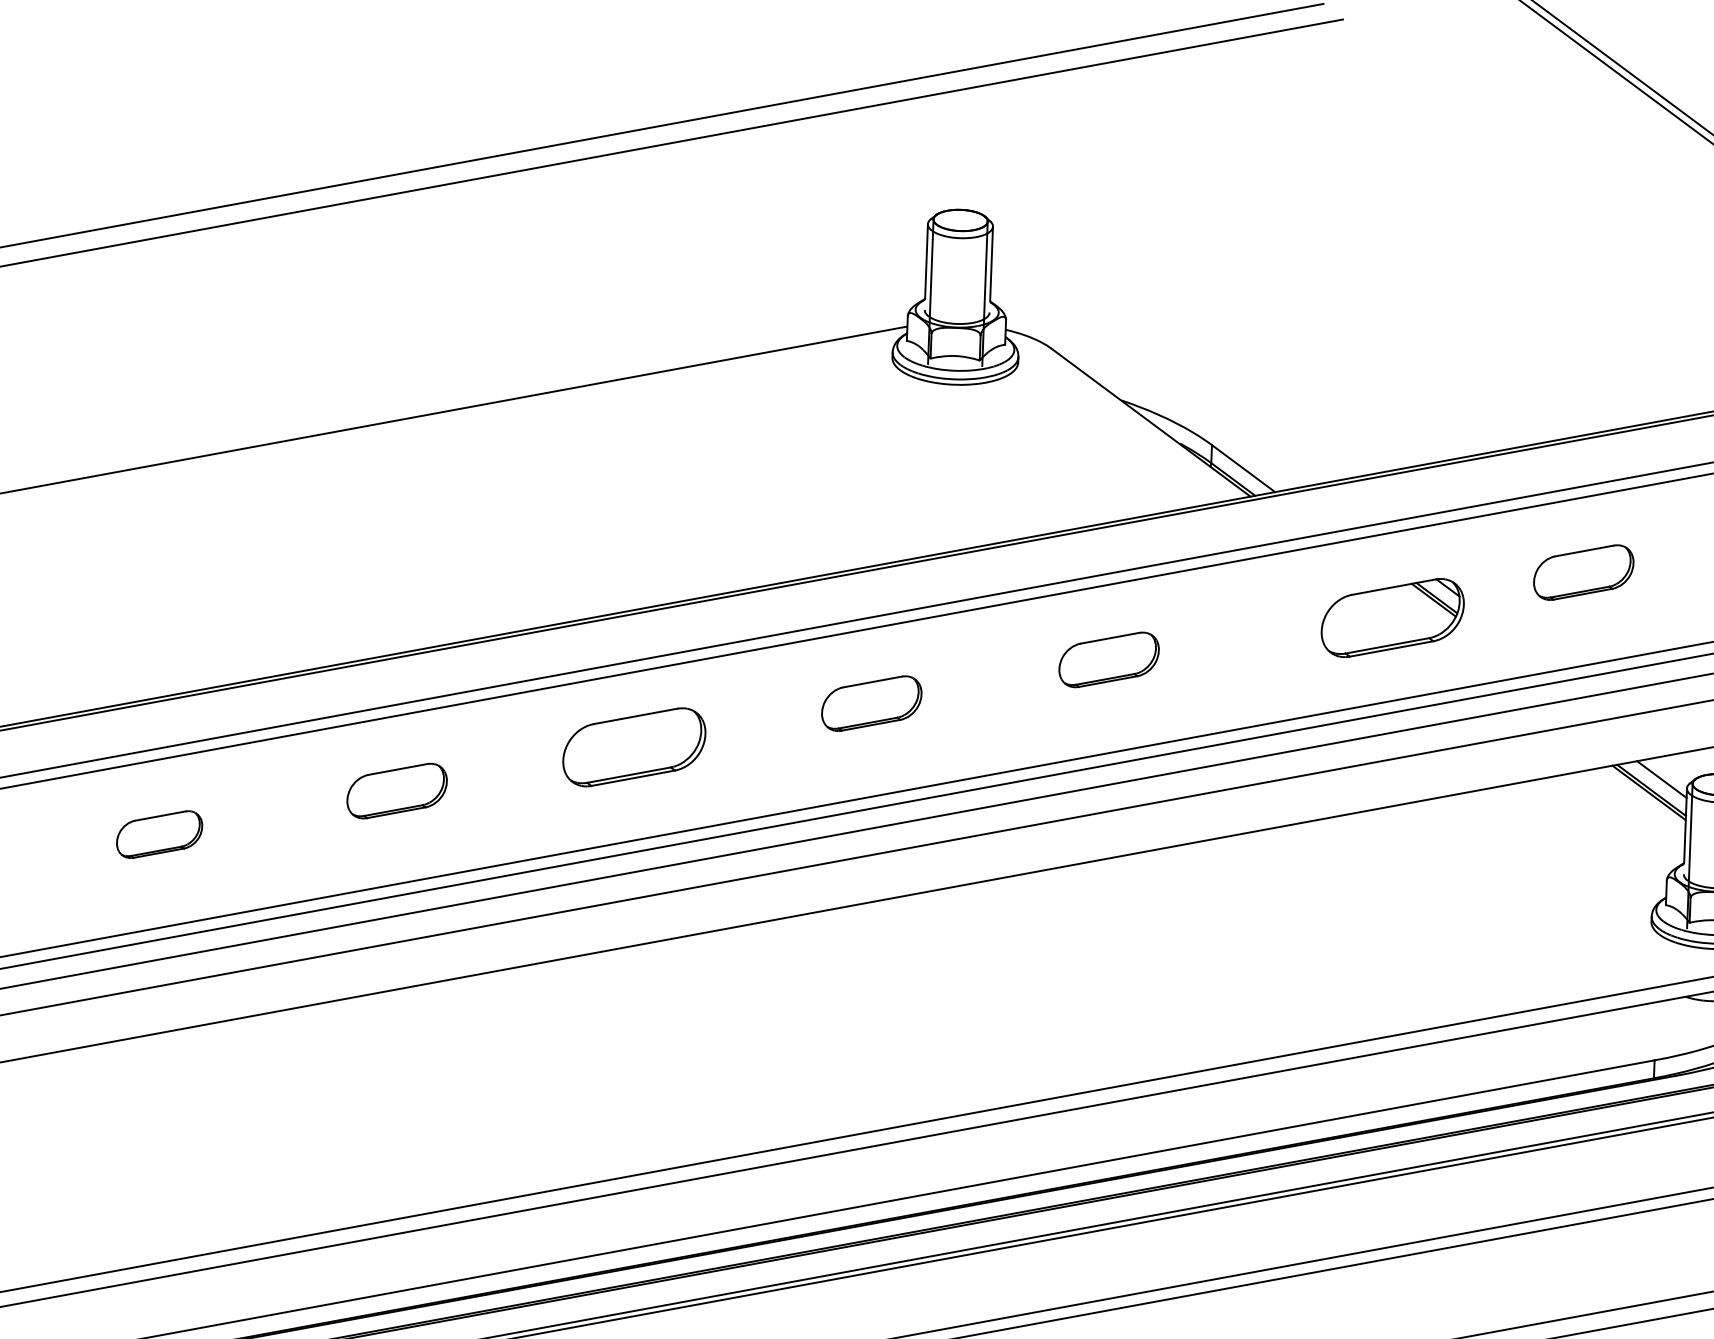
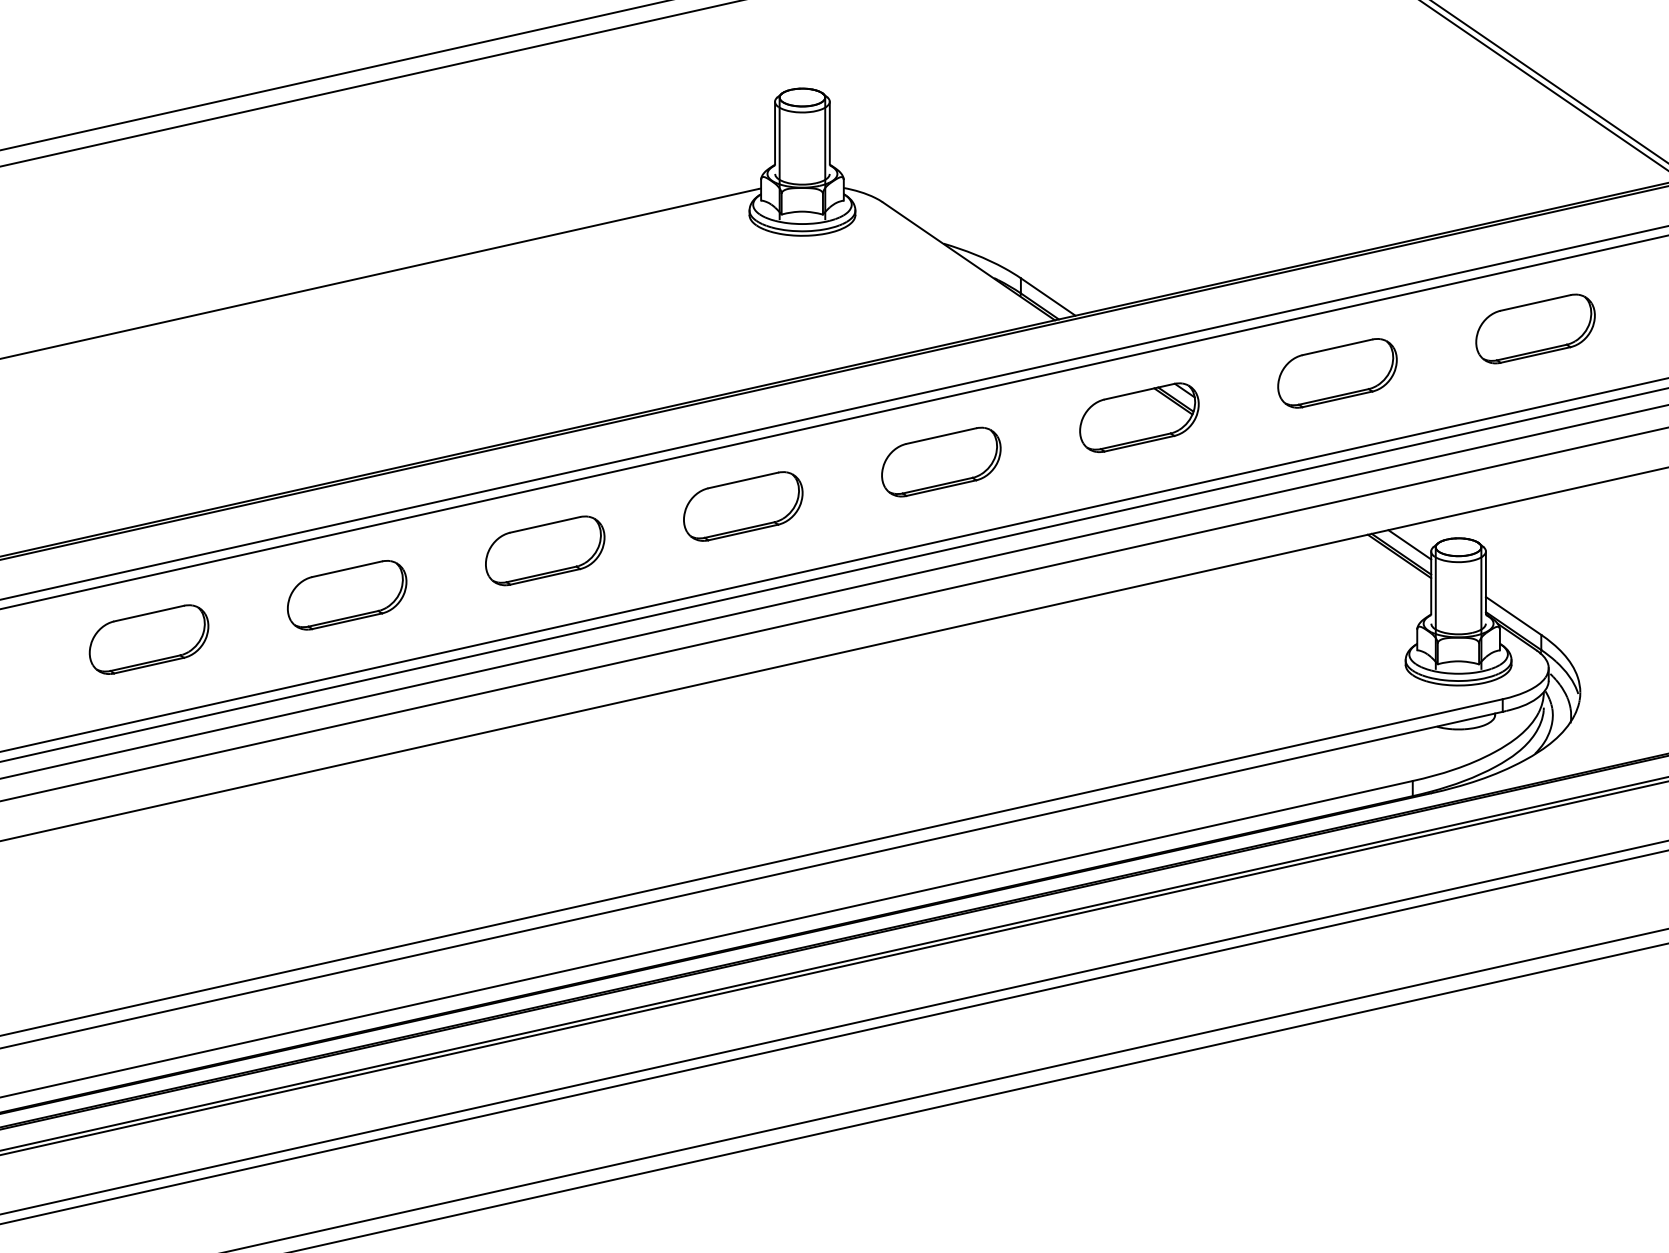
part: (1583, 572) -> (1337, 373), size x1.43
part: (1392, 617) -> (1139, 417), moved
part: (1109, 659) -> (941, 461), size x1.43
part: (871, 703) -> (743, 506), size x1.43
part: (397, 791) -> (347, 595), size x1.43
part: (158, 834) -> (148, 639), size x1.67

